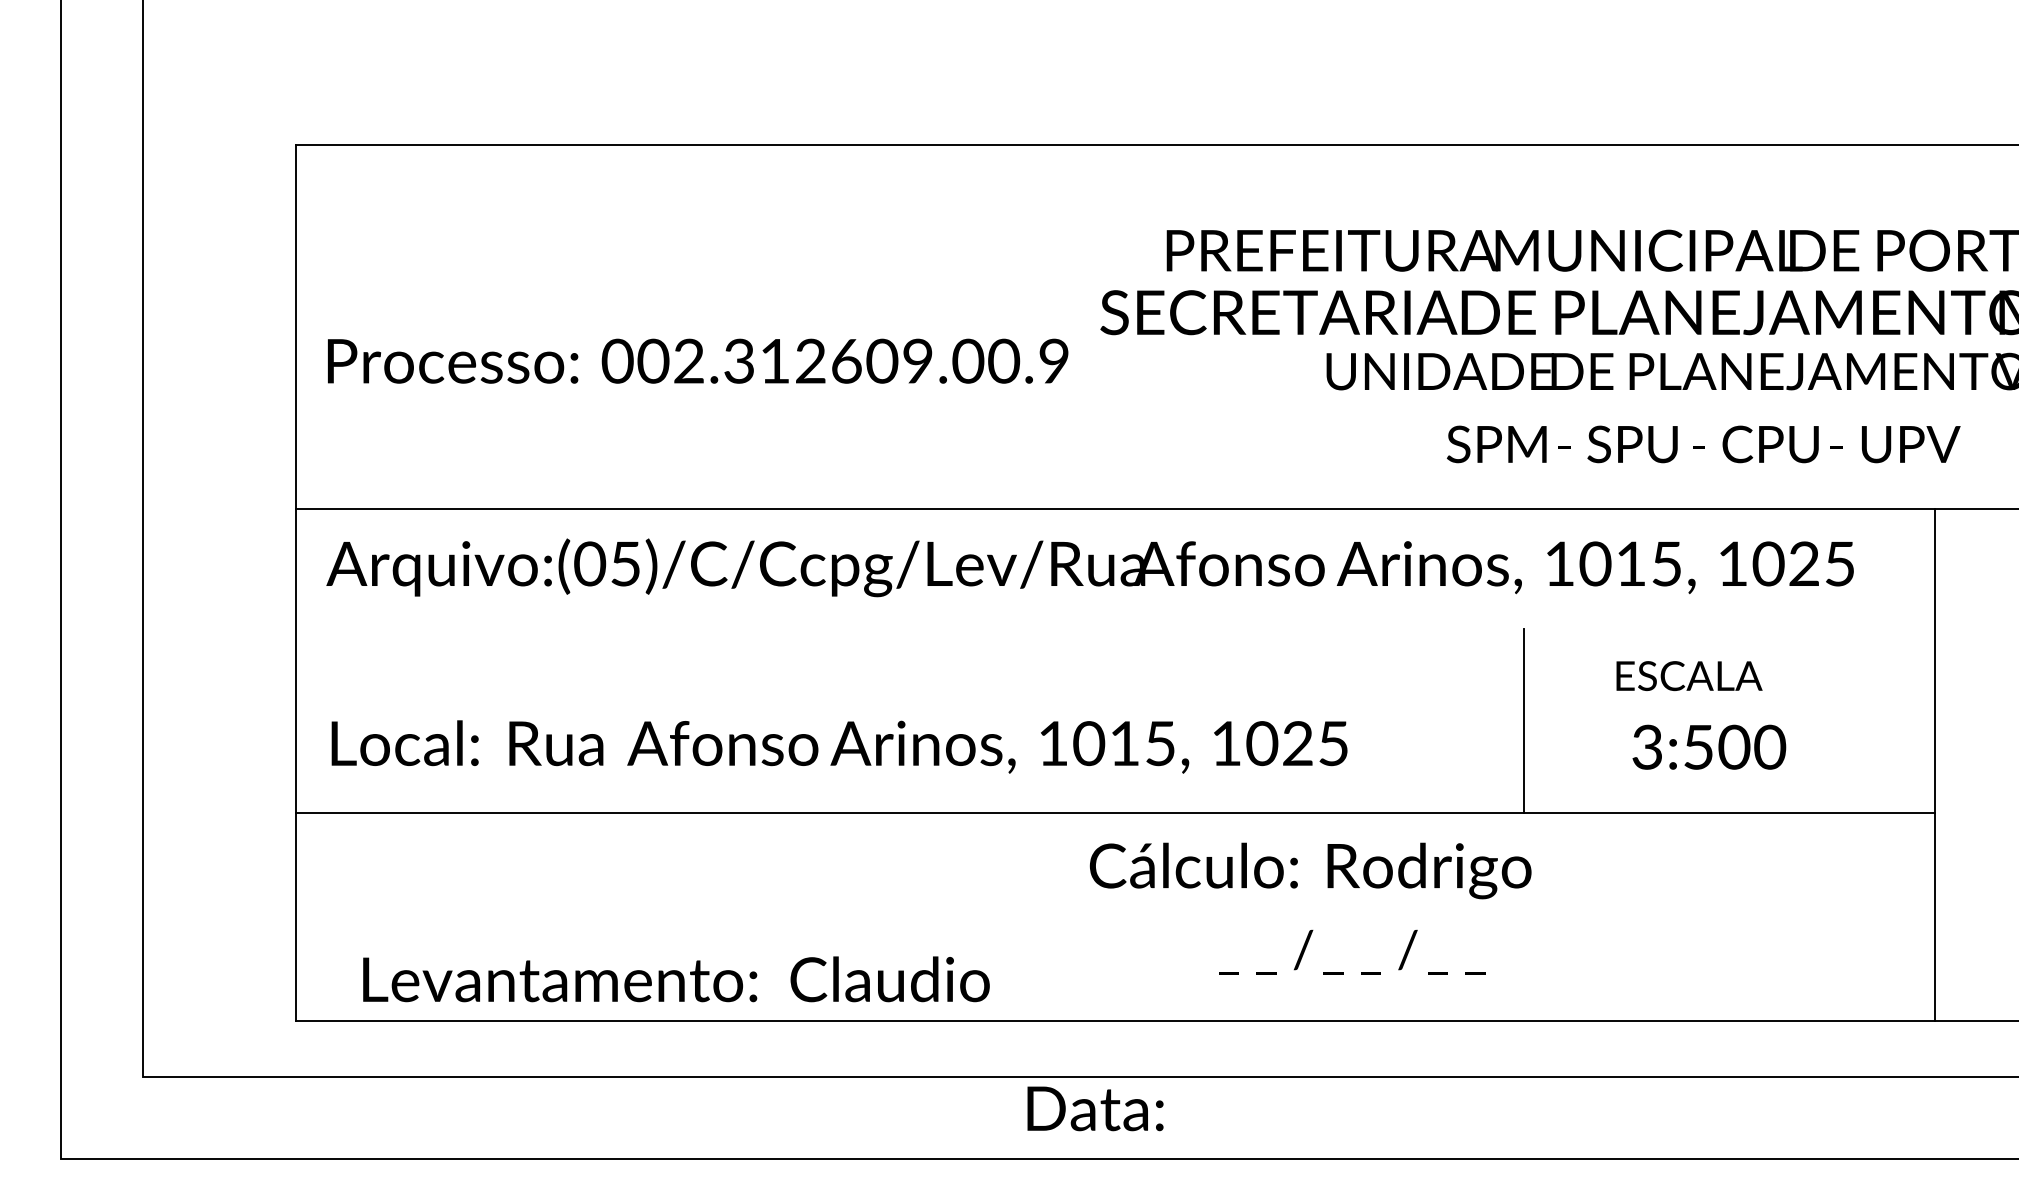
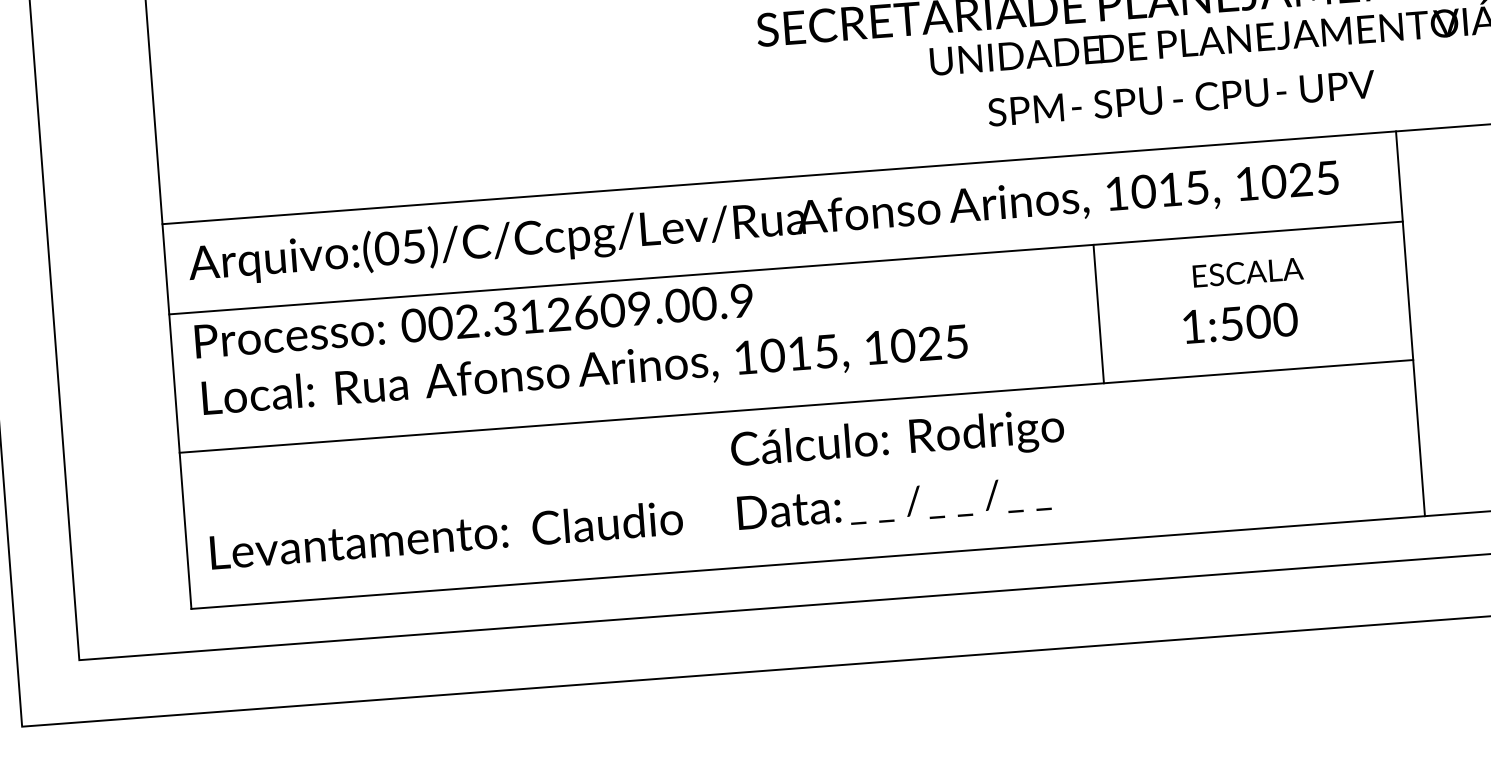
text: (698, 360) -> (474, 320), moved
text: (1703, 444) -> (1181, 98), moved
line: (1114, 629) -> (785, 268), added
text: (1689, 676) -> (1248, 272), moved
text: (1646, 746) -> (1192, 326), 3:500 -> 1:500
text: (1310, 870) -> (897, 440), moved
text: (1352, 951) -> (950, 499), moved
text: (676, 979) -> (446, 535), moved
text: (1095, 1108) -> (789, 509), moved

